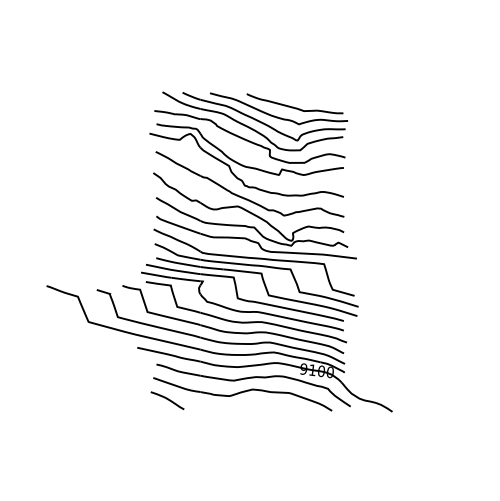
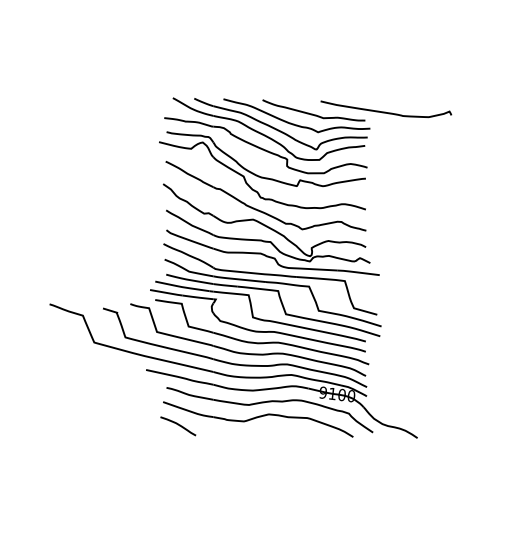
curve: (361, 104) -> (384, 111), added

